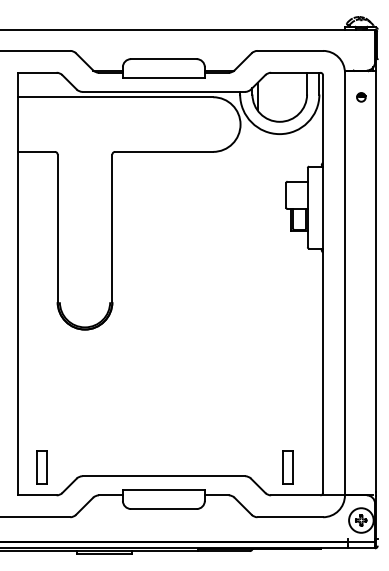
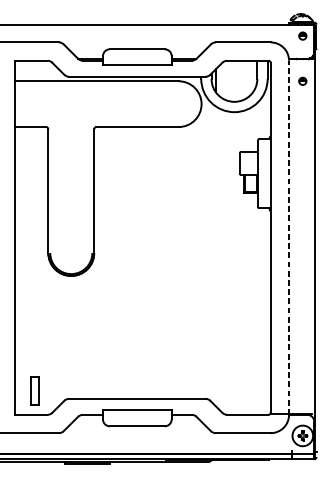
part: (361, 43) -> (302, 36), added
line: (344, 283) -> (288, 237), solid -> dashed
part: (287, 467) -> (240, 391), removed

